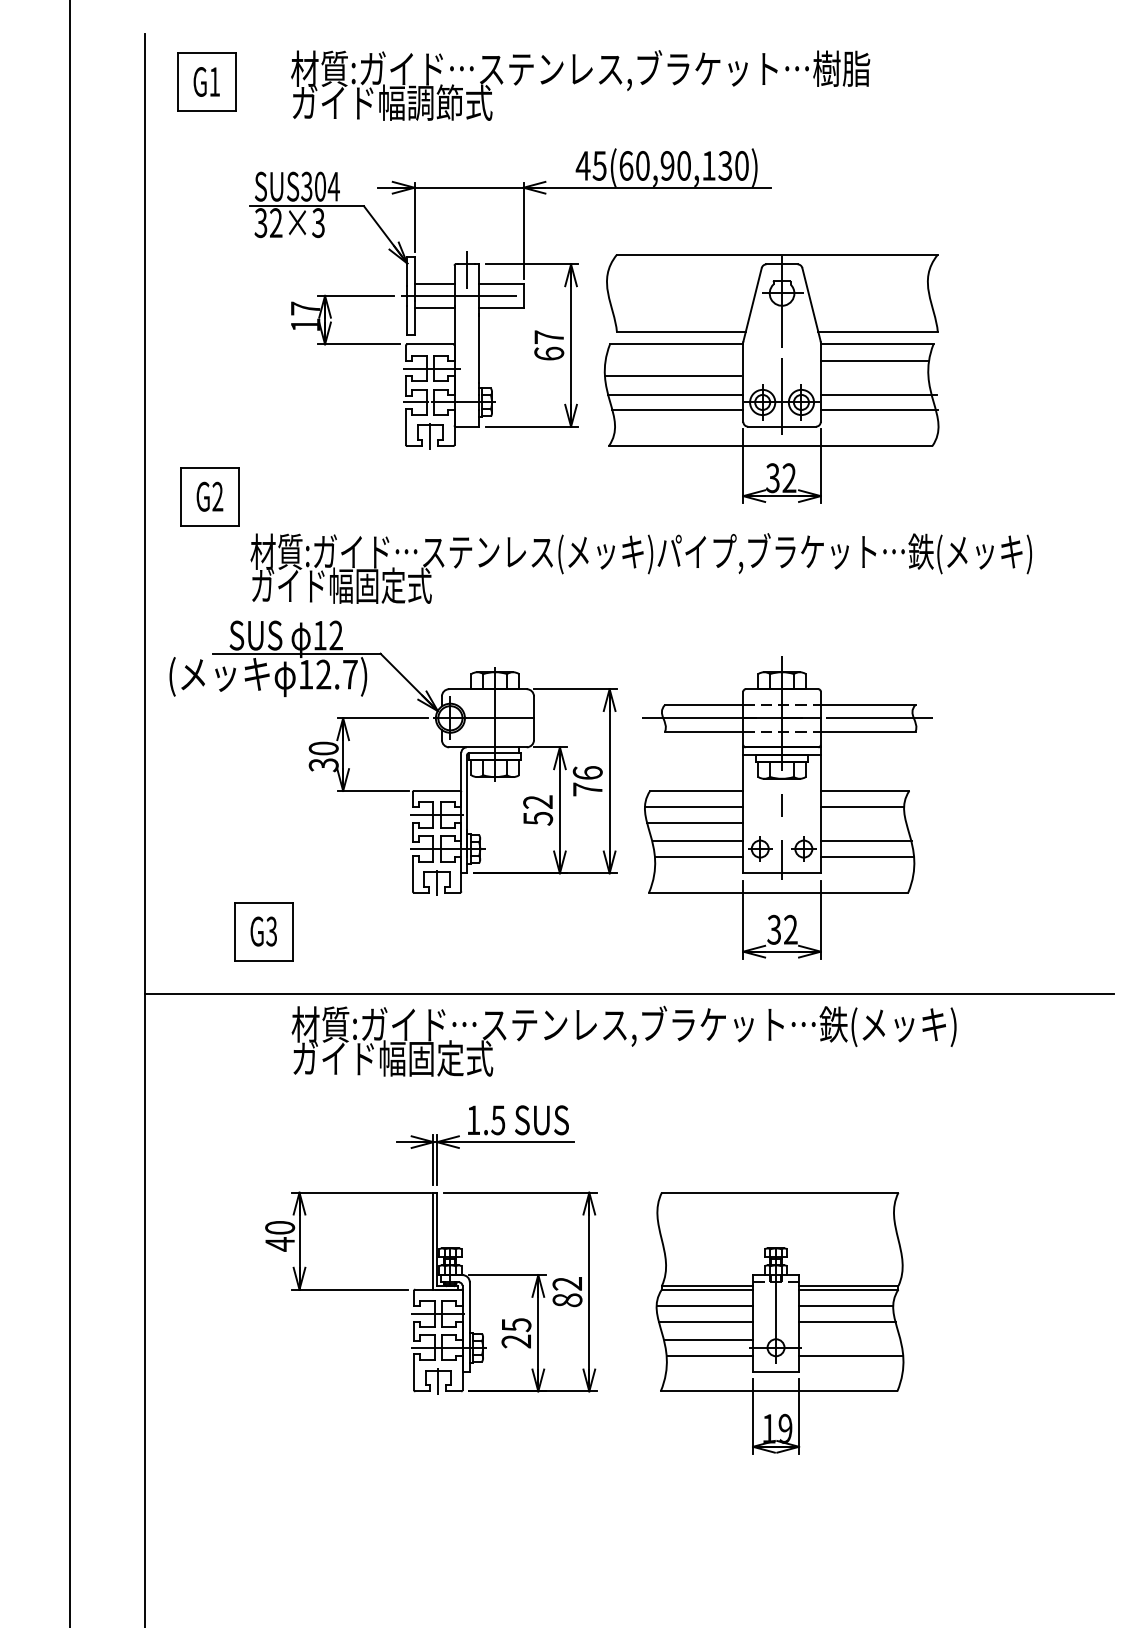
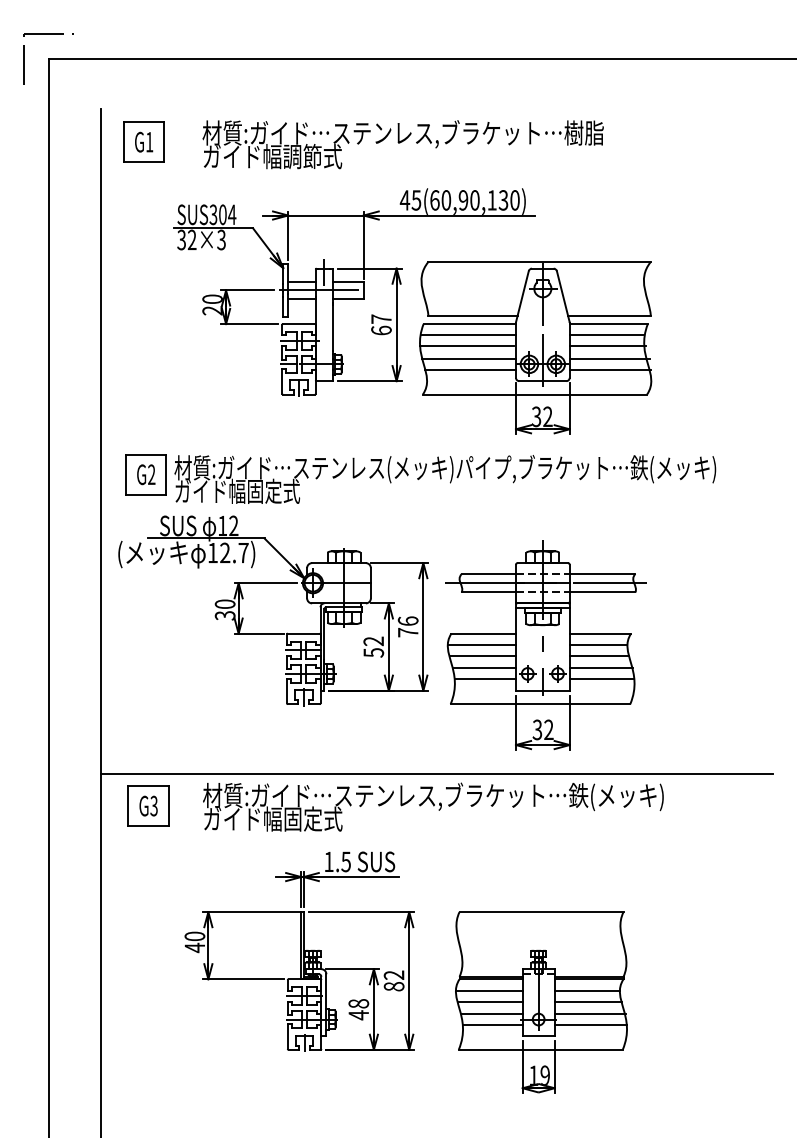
text: (305, 316) -> (212, 304), 17 -> 20
line: (673, 360) -> (467, 335), added
line: (875, 376) -> (607, 346), added
part: (208, 496) -> (145, 474), moved
line: (863, 822) -> (599, 655), added
part: (263, 930) -> (148, 805), moved
text: (516, 1333) -> (358, 1009), 25 -> 48
line: (849, 1340) -> (589, 1014), added

